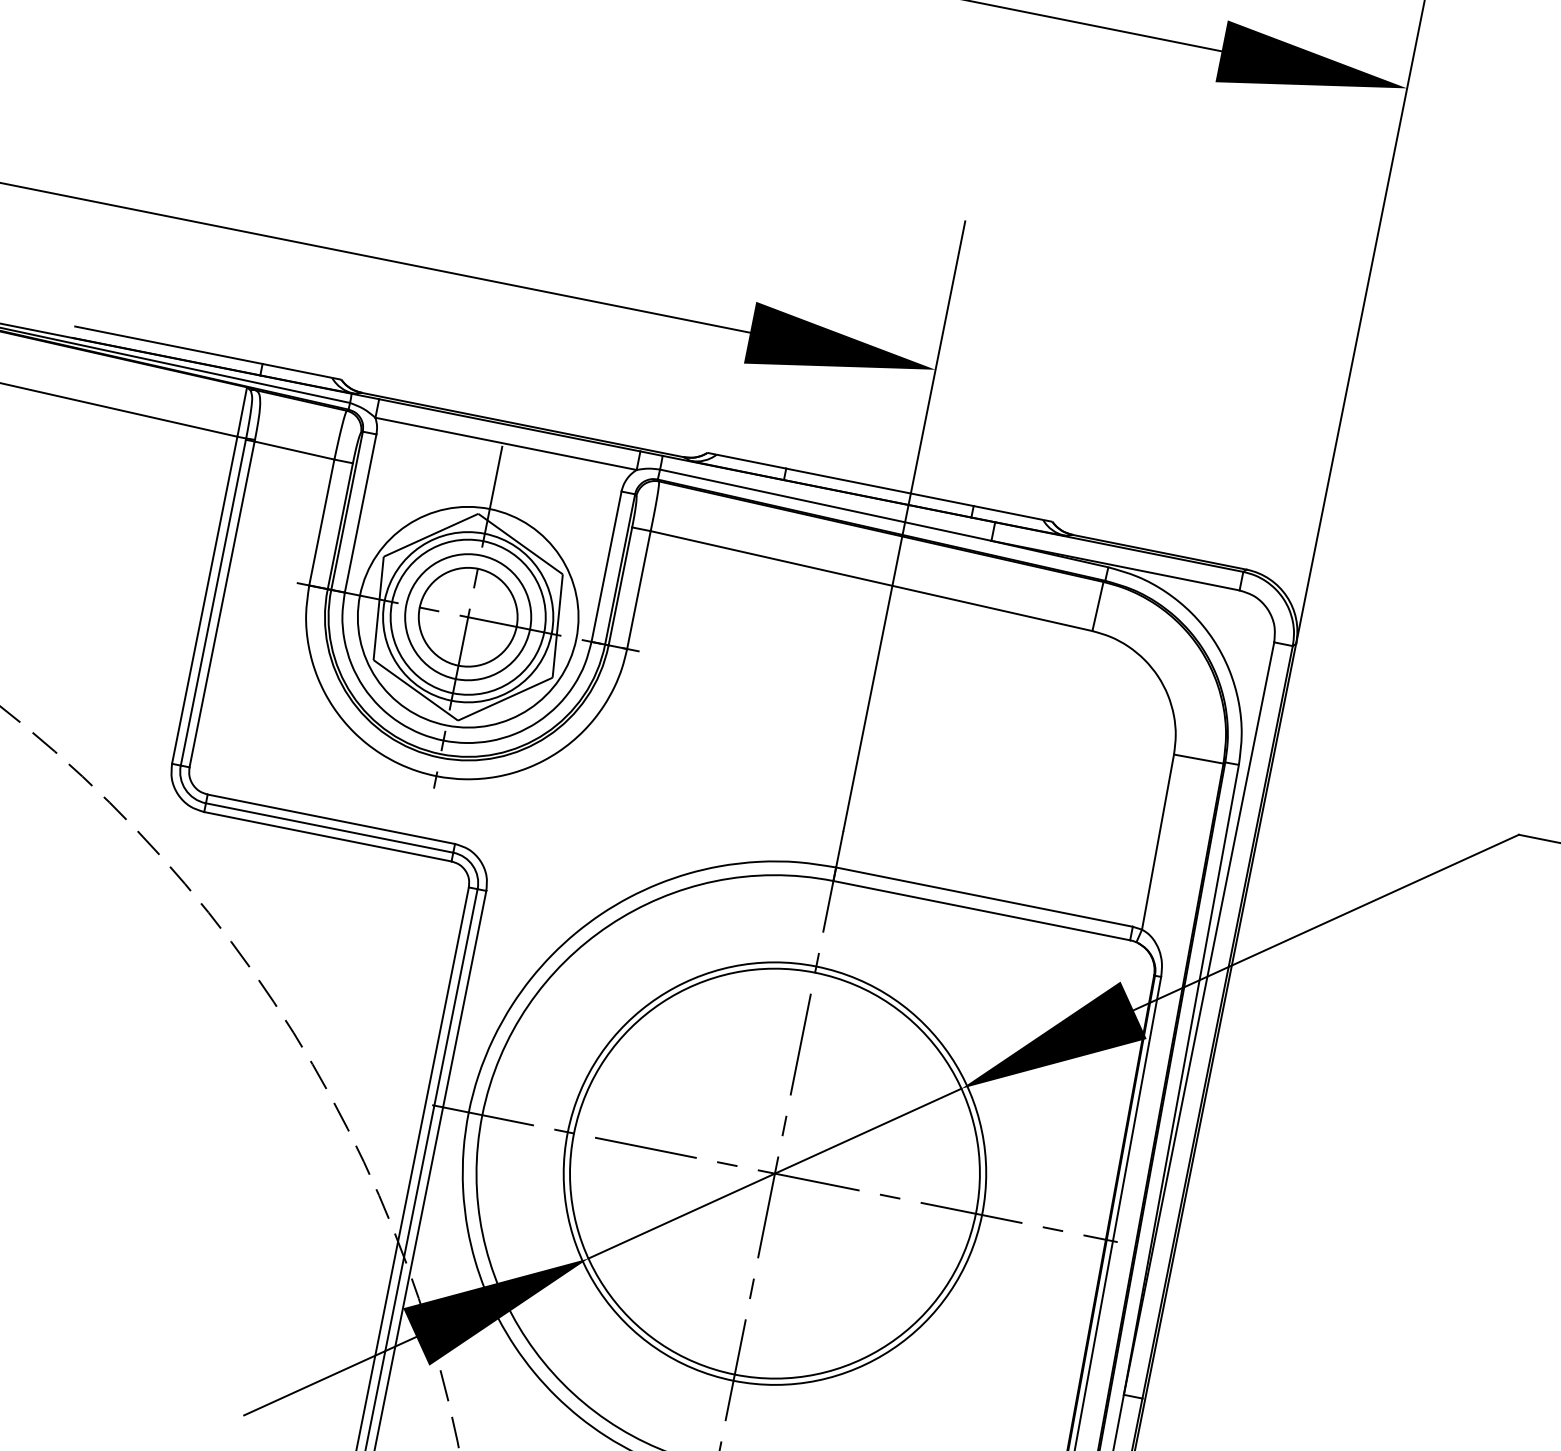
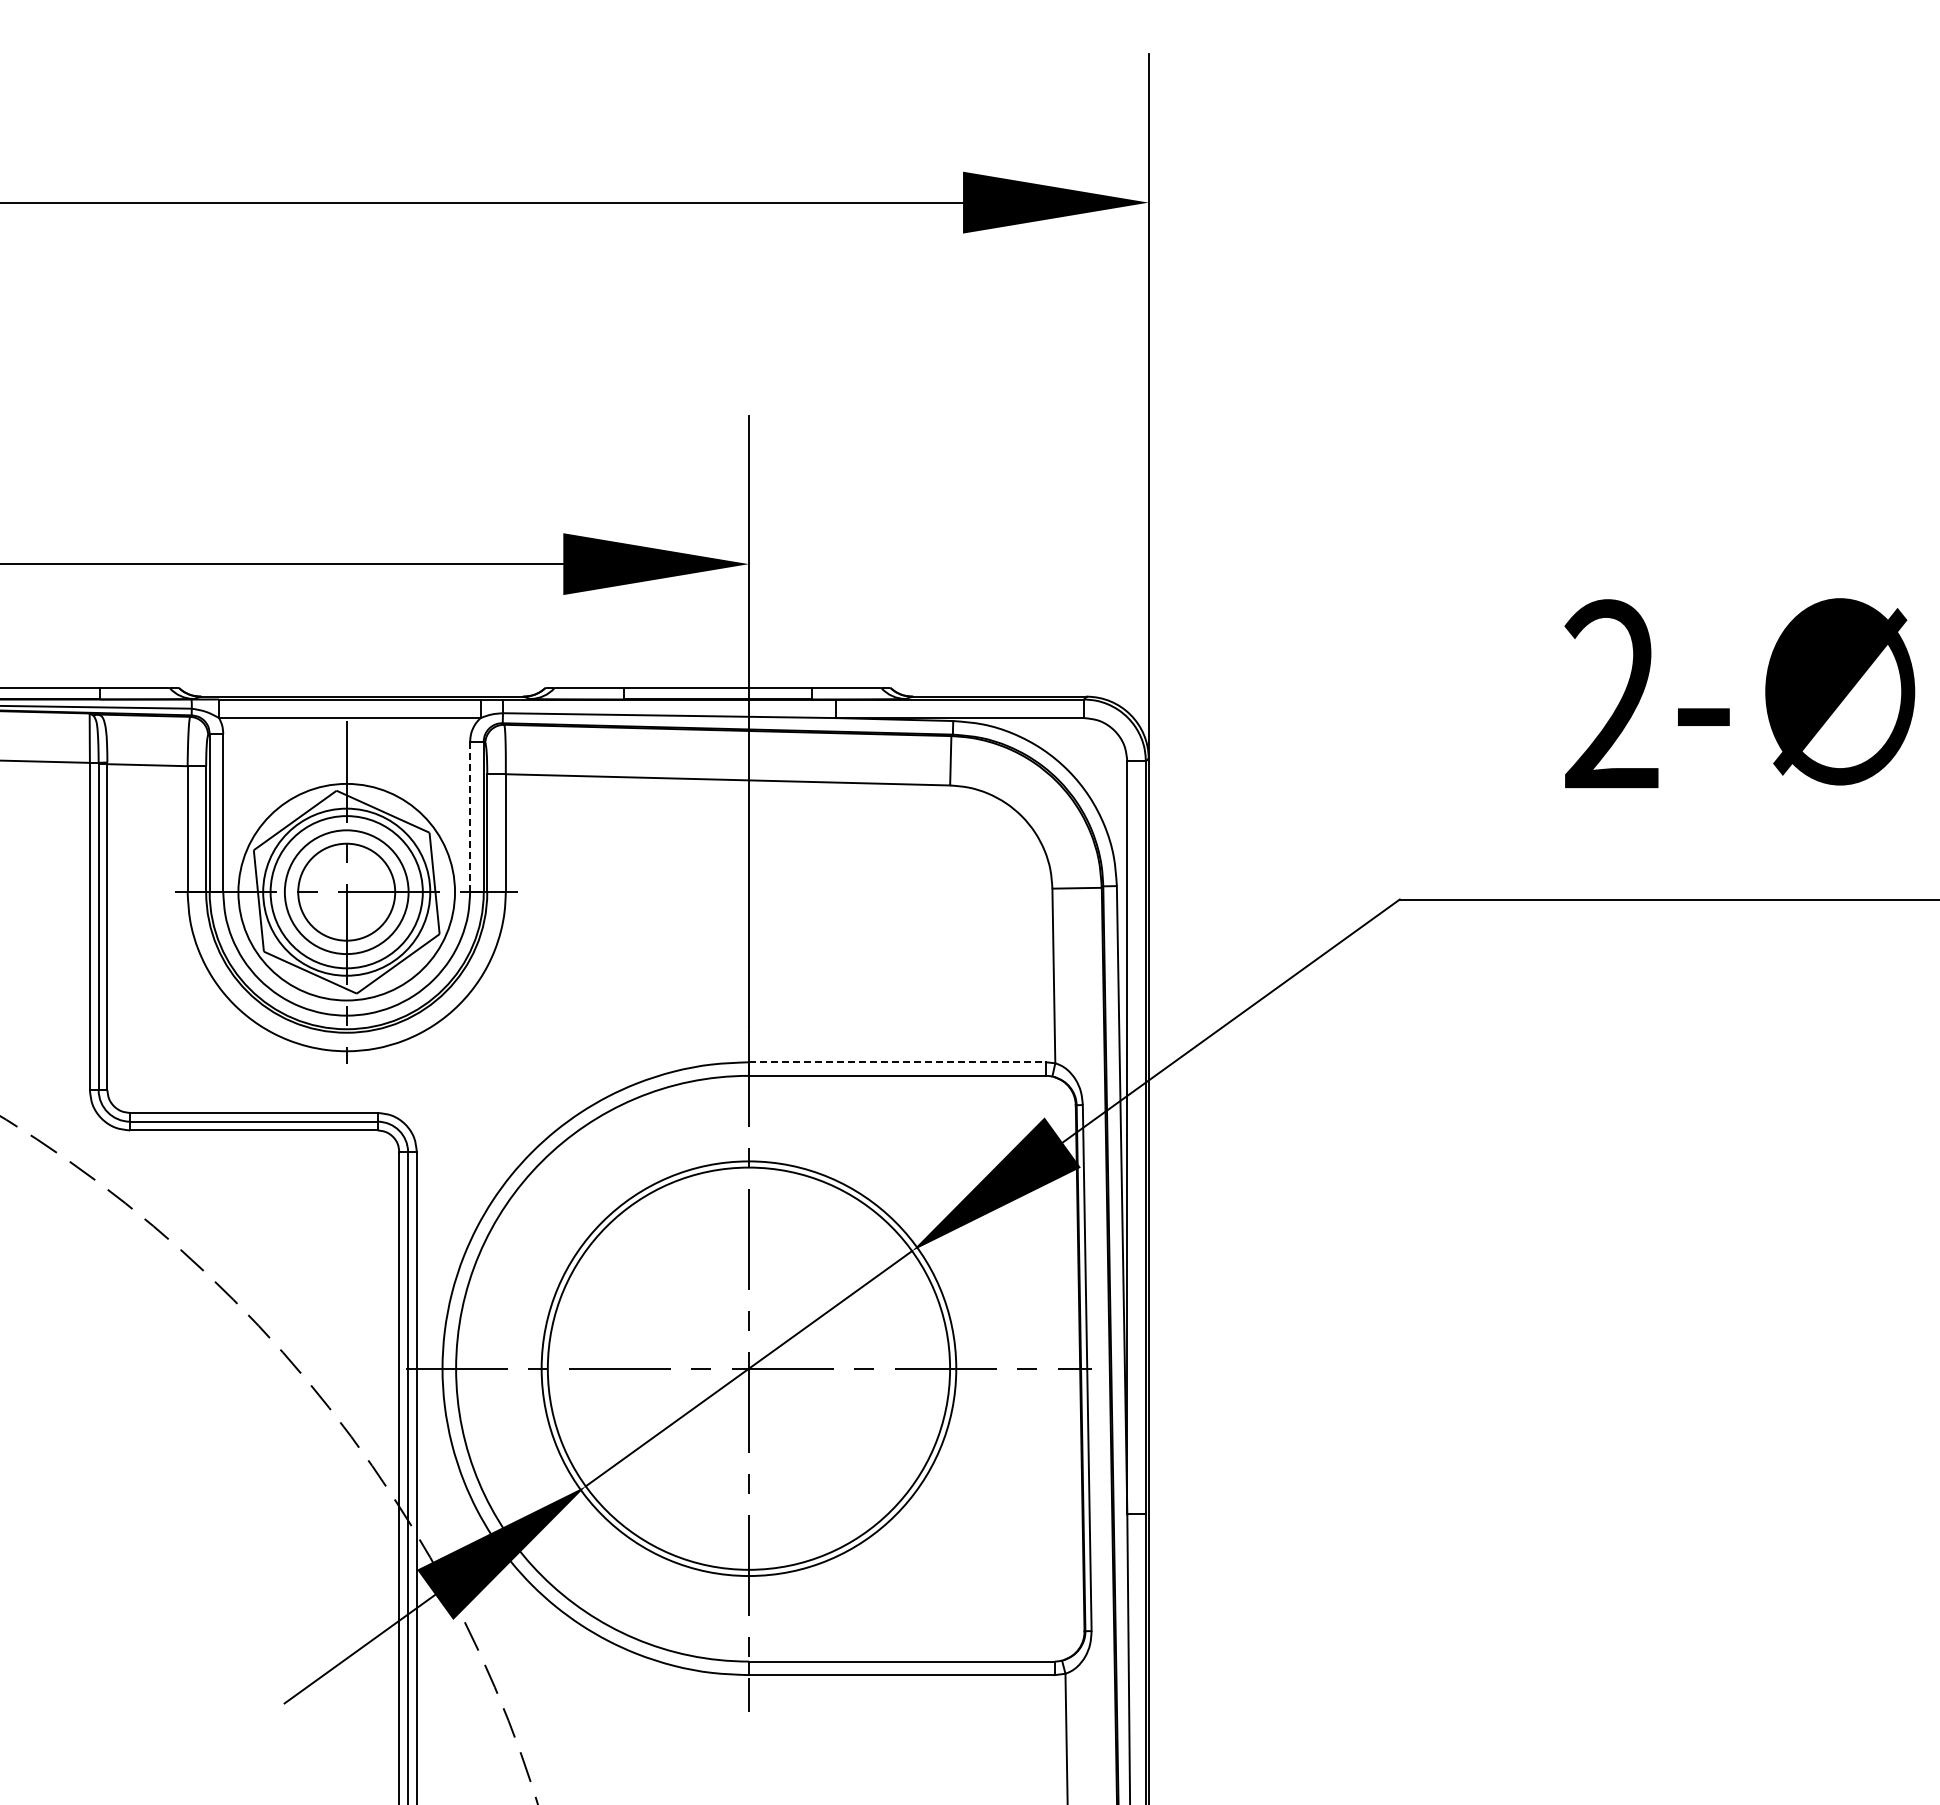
line: (606, 566) -> (470, 816), solid -> dashed
line: (984, 897) -> (897, 1062), solid -> dashed

